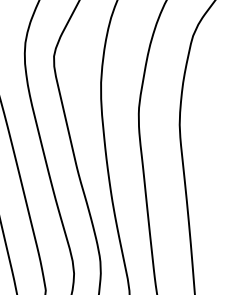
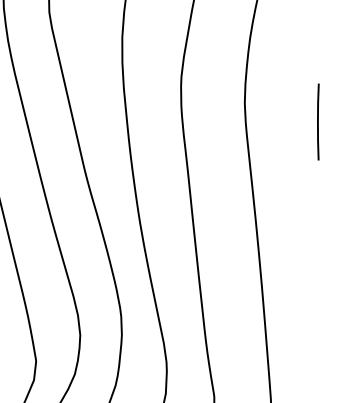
line: (226, 136) -> (317, 121), added

